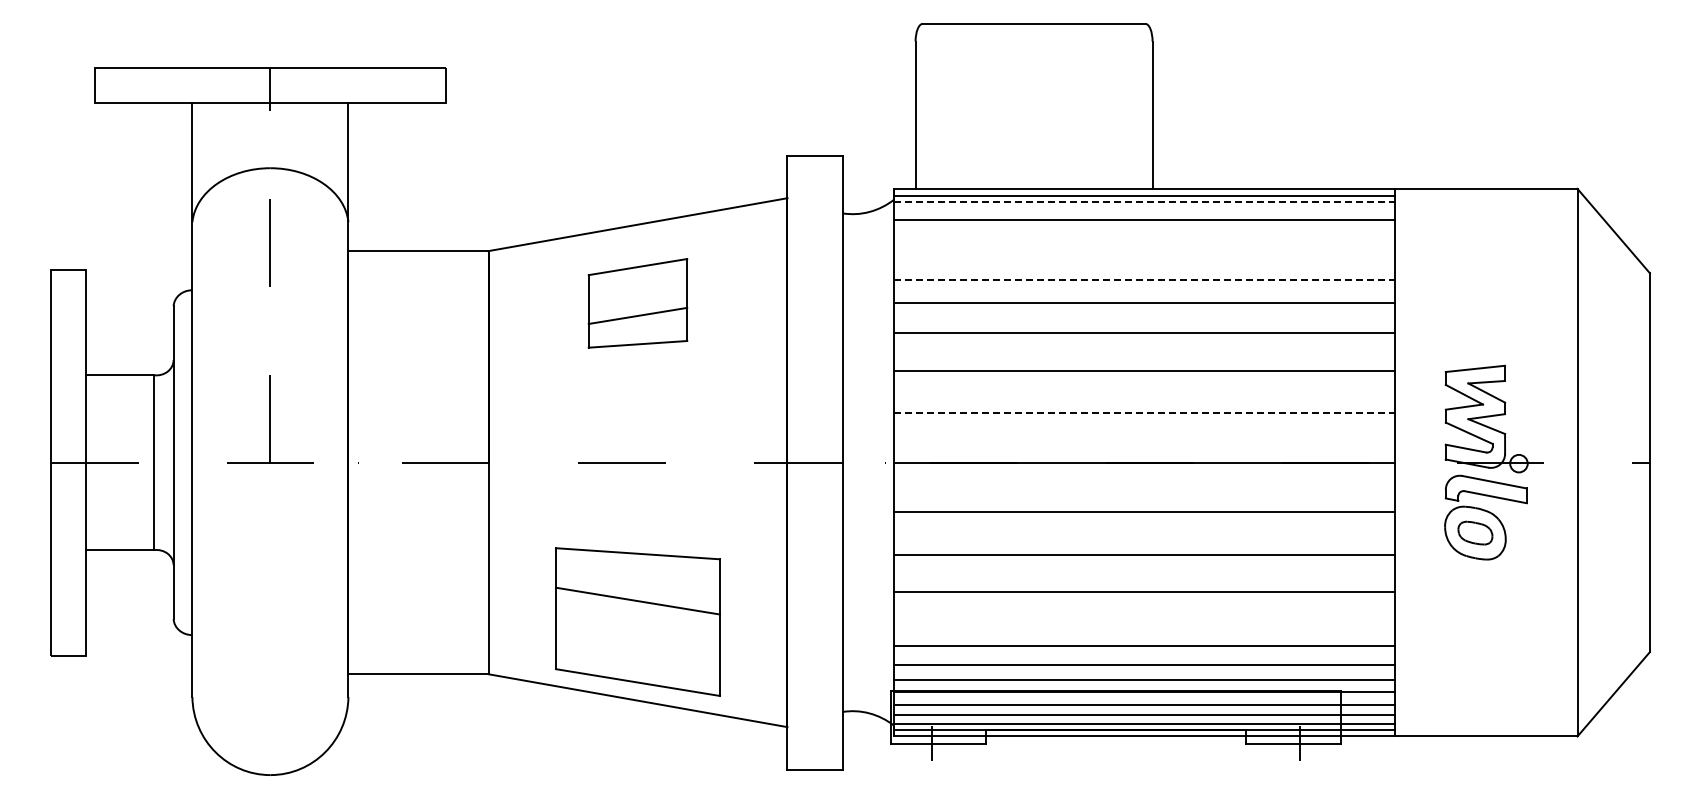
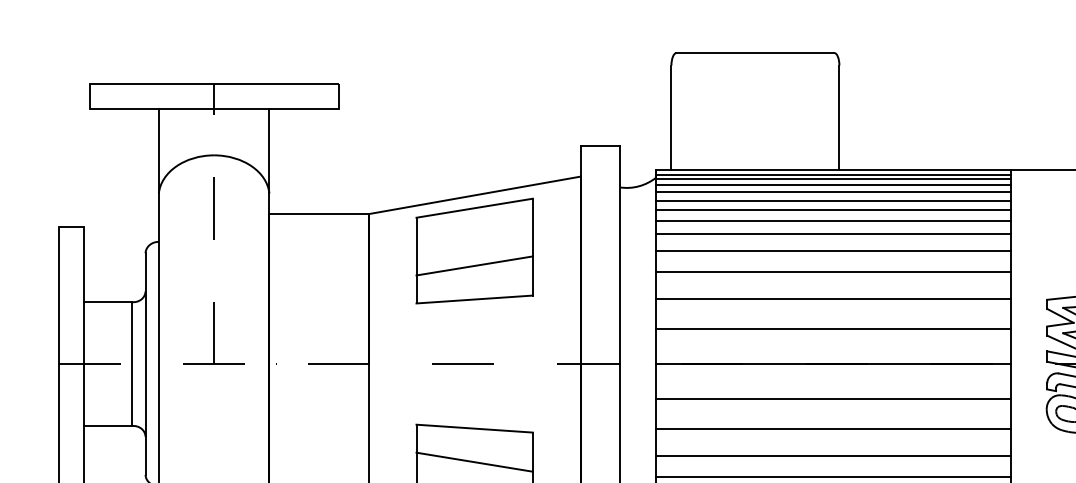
line: (1145, 201) -> (834, 178), dashed -> solid
line: (1144, 210) -> (833, 185), added
line: (1144, 233) -> (833, 201), added
line: (1144, 245) -> (833, 210), added
line: (1144, 260) -> (833, 220), added
line: (1145, 279) -> (834, 234), dashed -> solid
part: (637, 303) -> (474, 251), size x1.67
line: (1145, 413) -> (834, 329), dashed -> solid
line: (1144, 622) -> (833, 477), added

